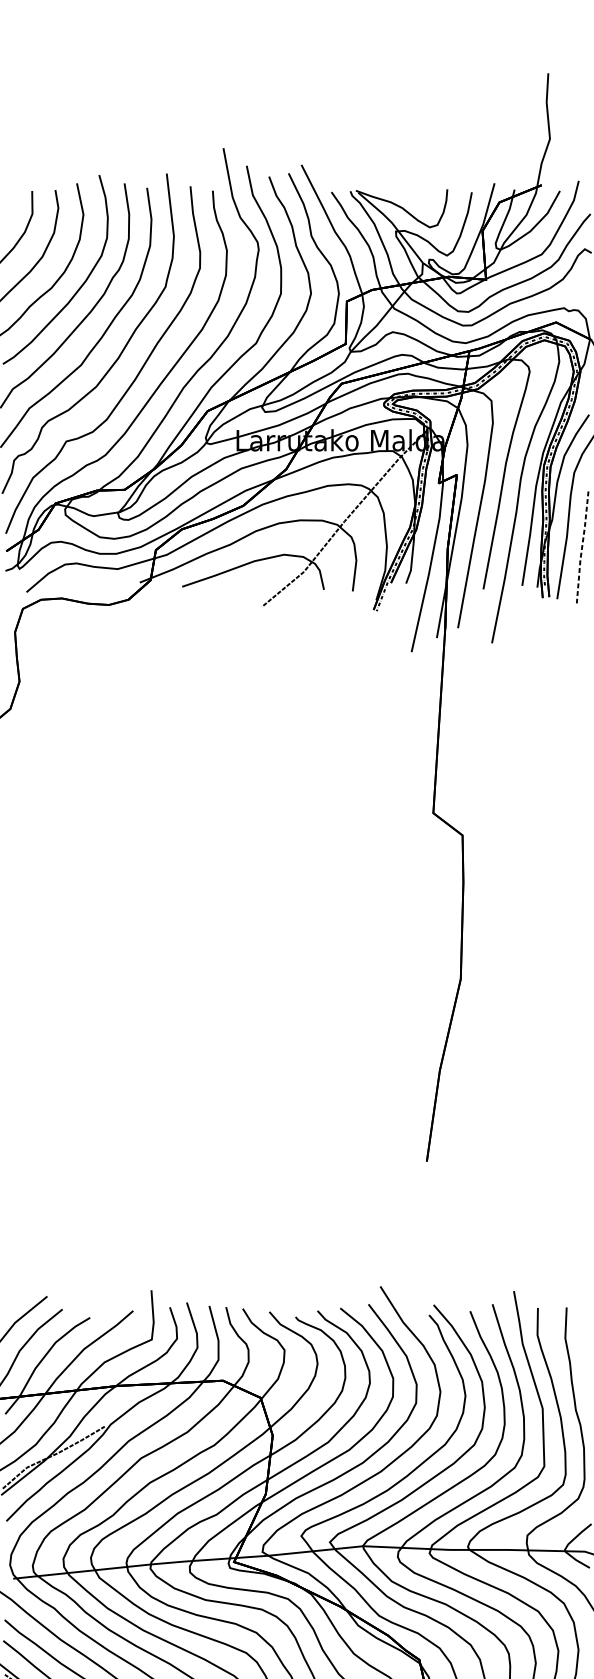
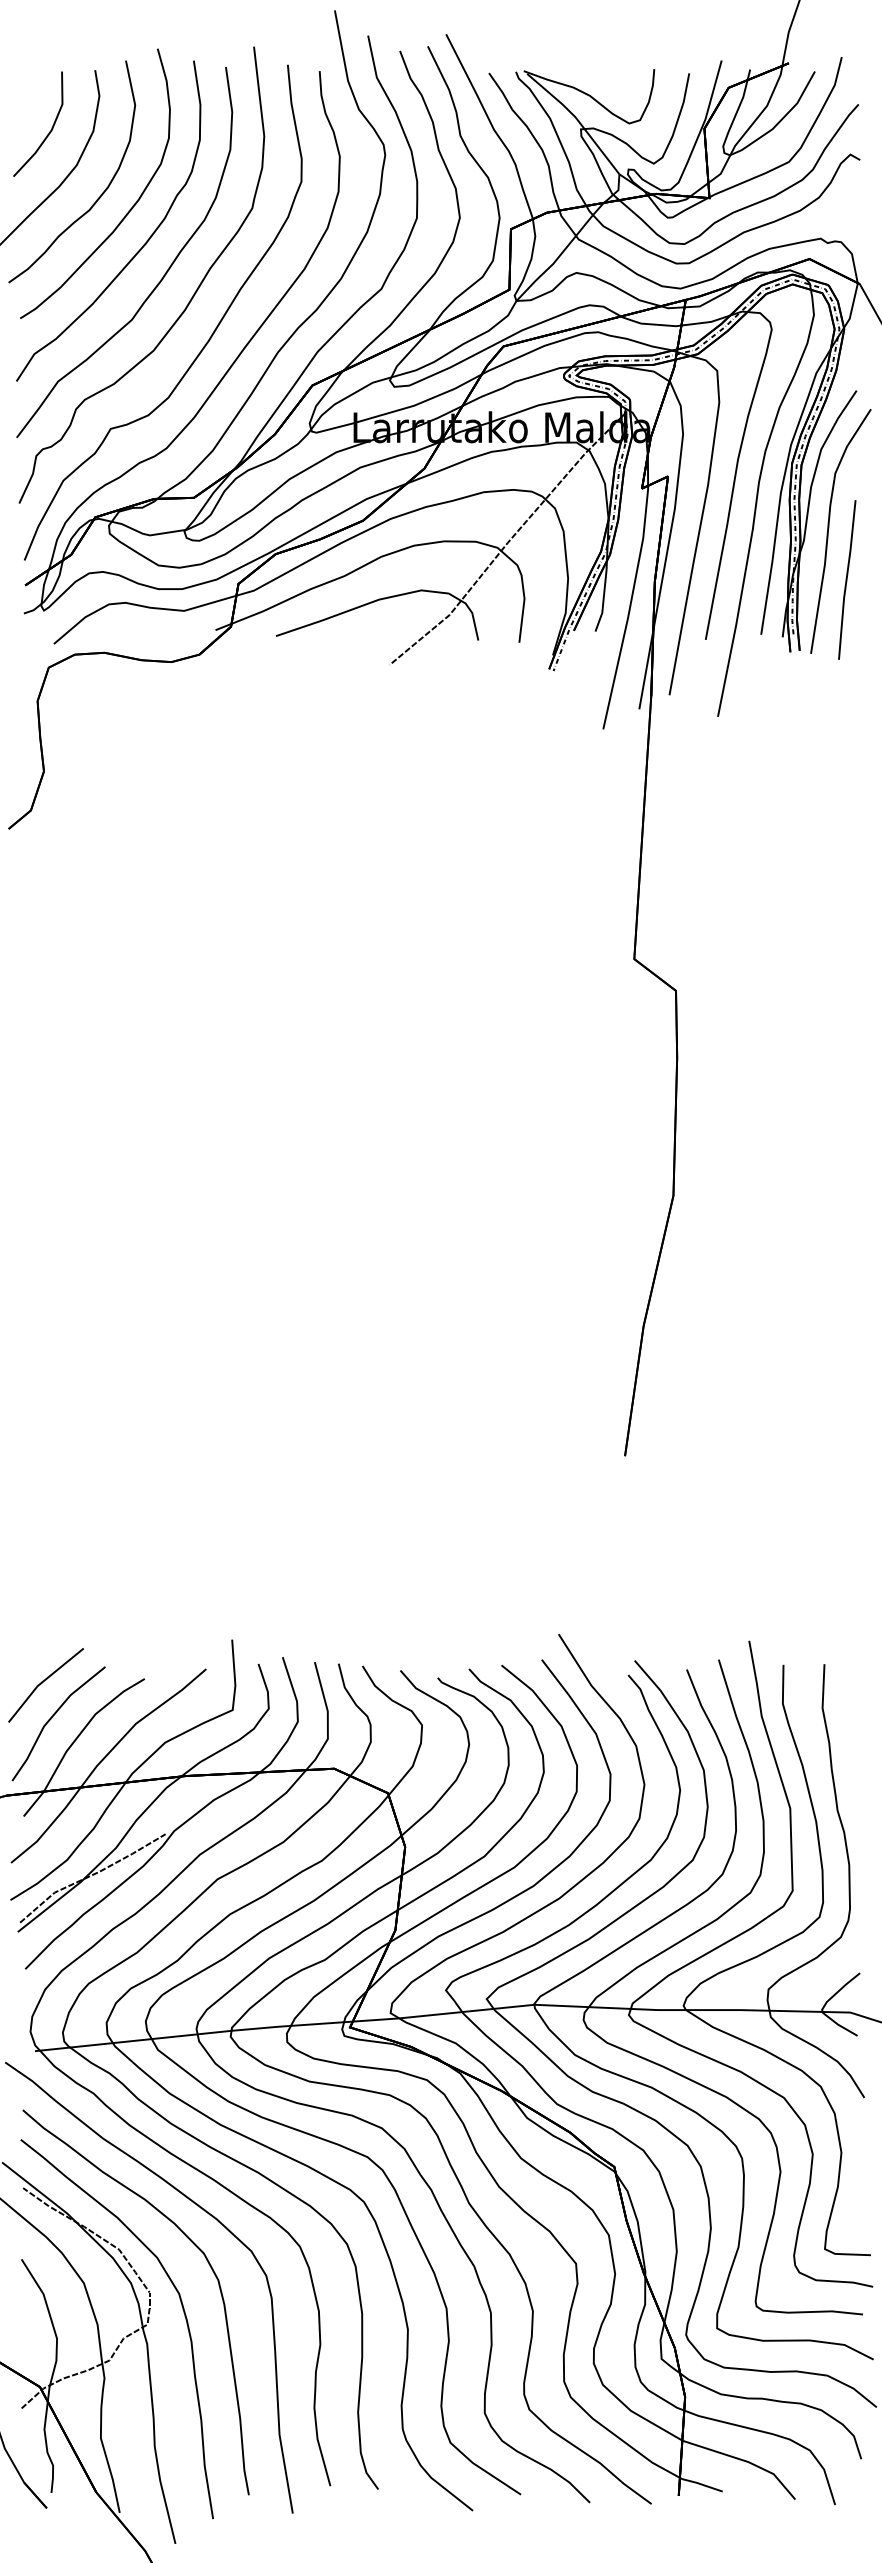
line: (582, 547) -> (846, 579), dashed -> solid

